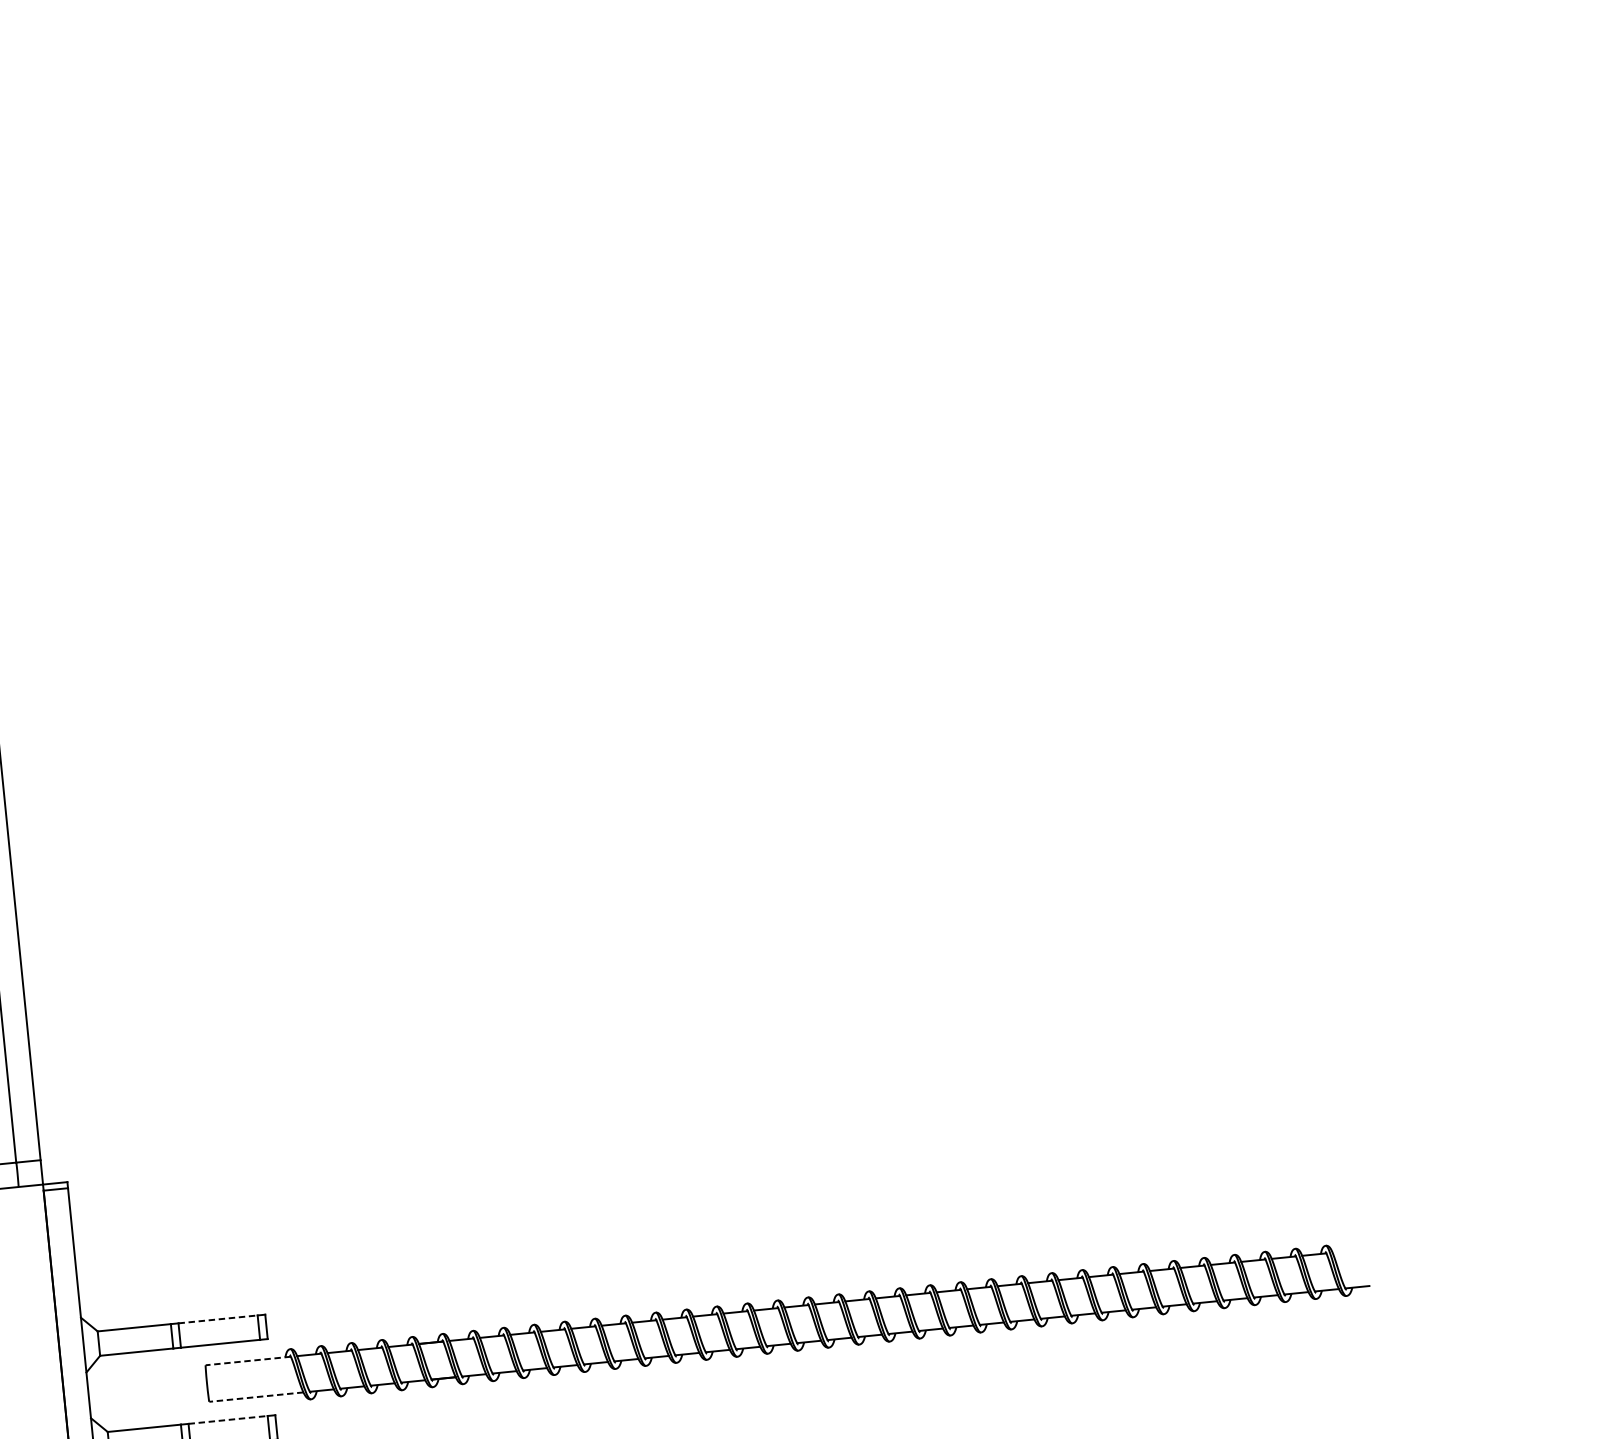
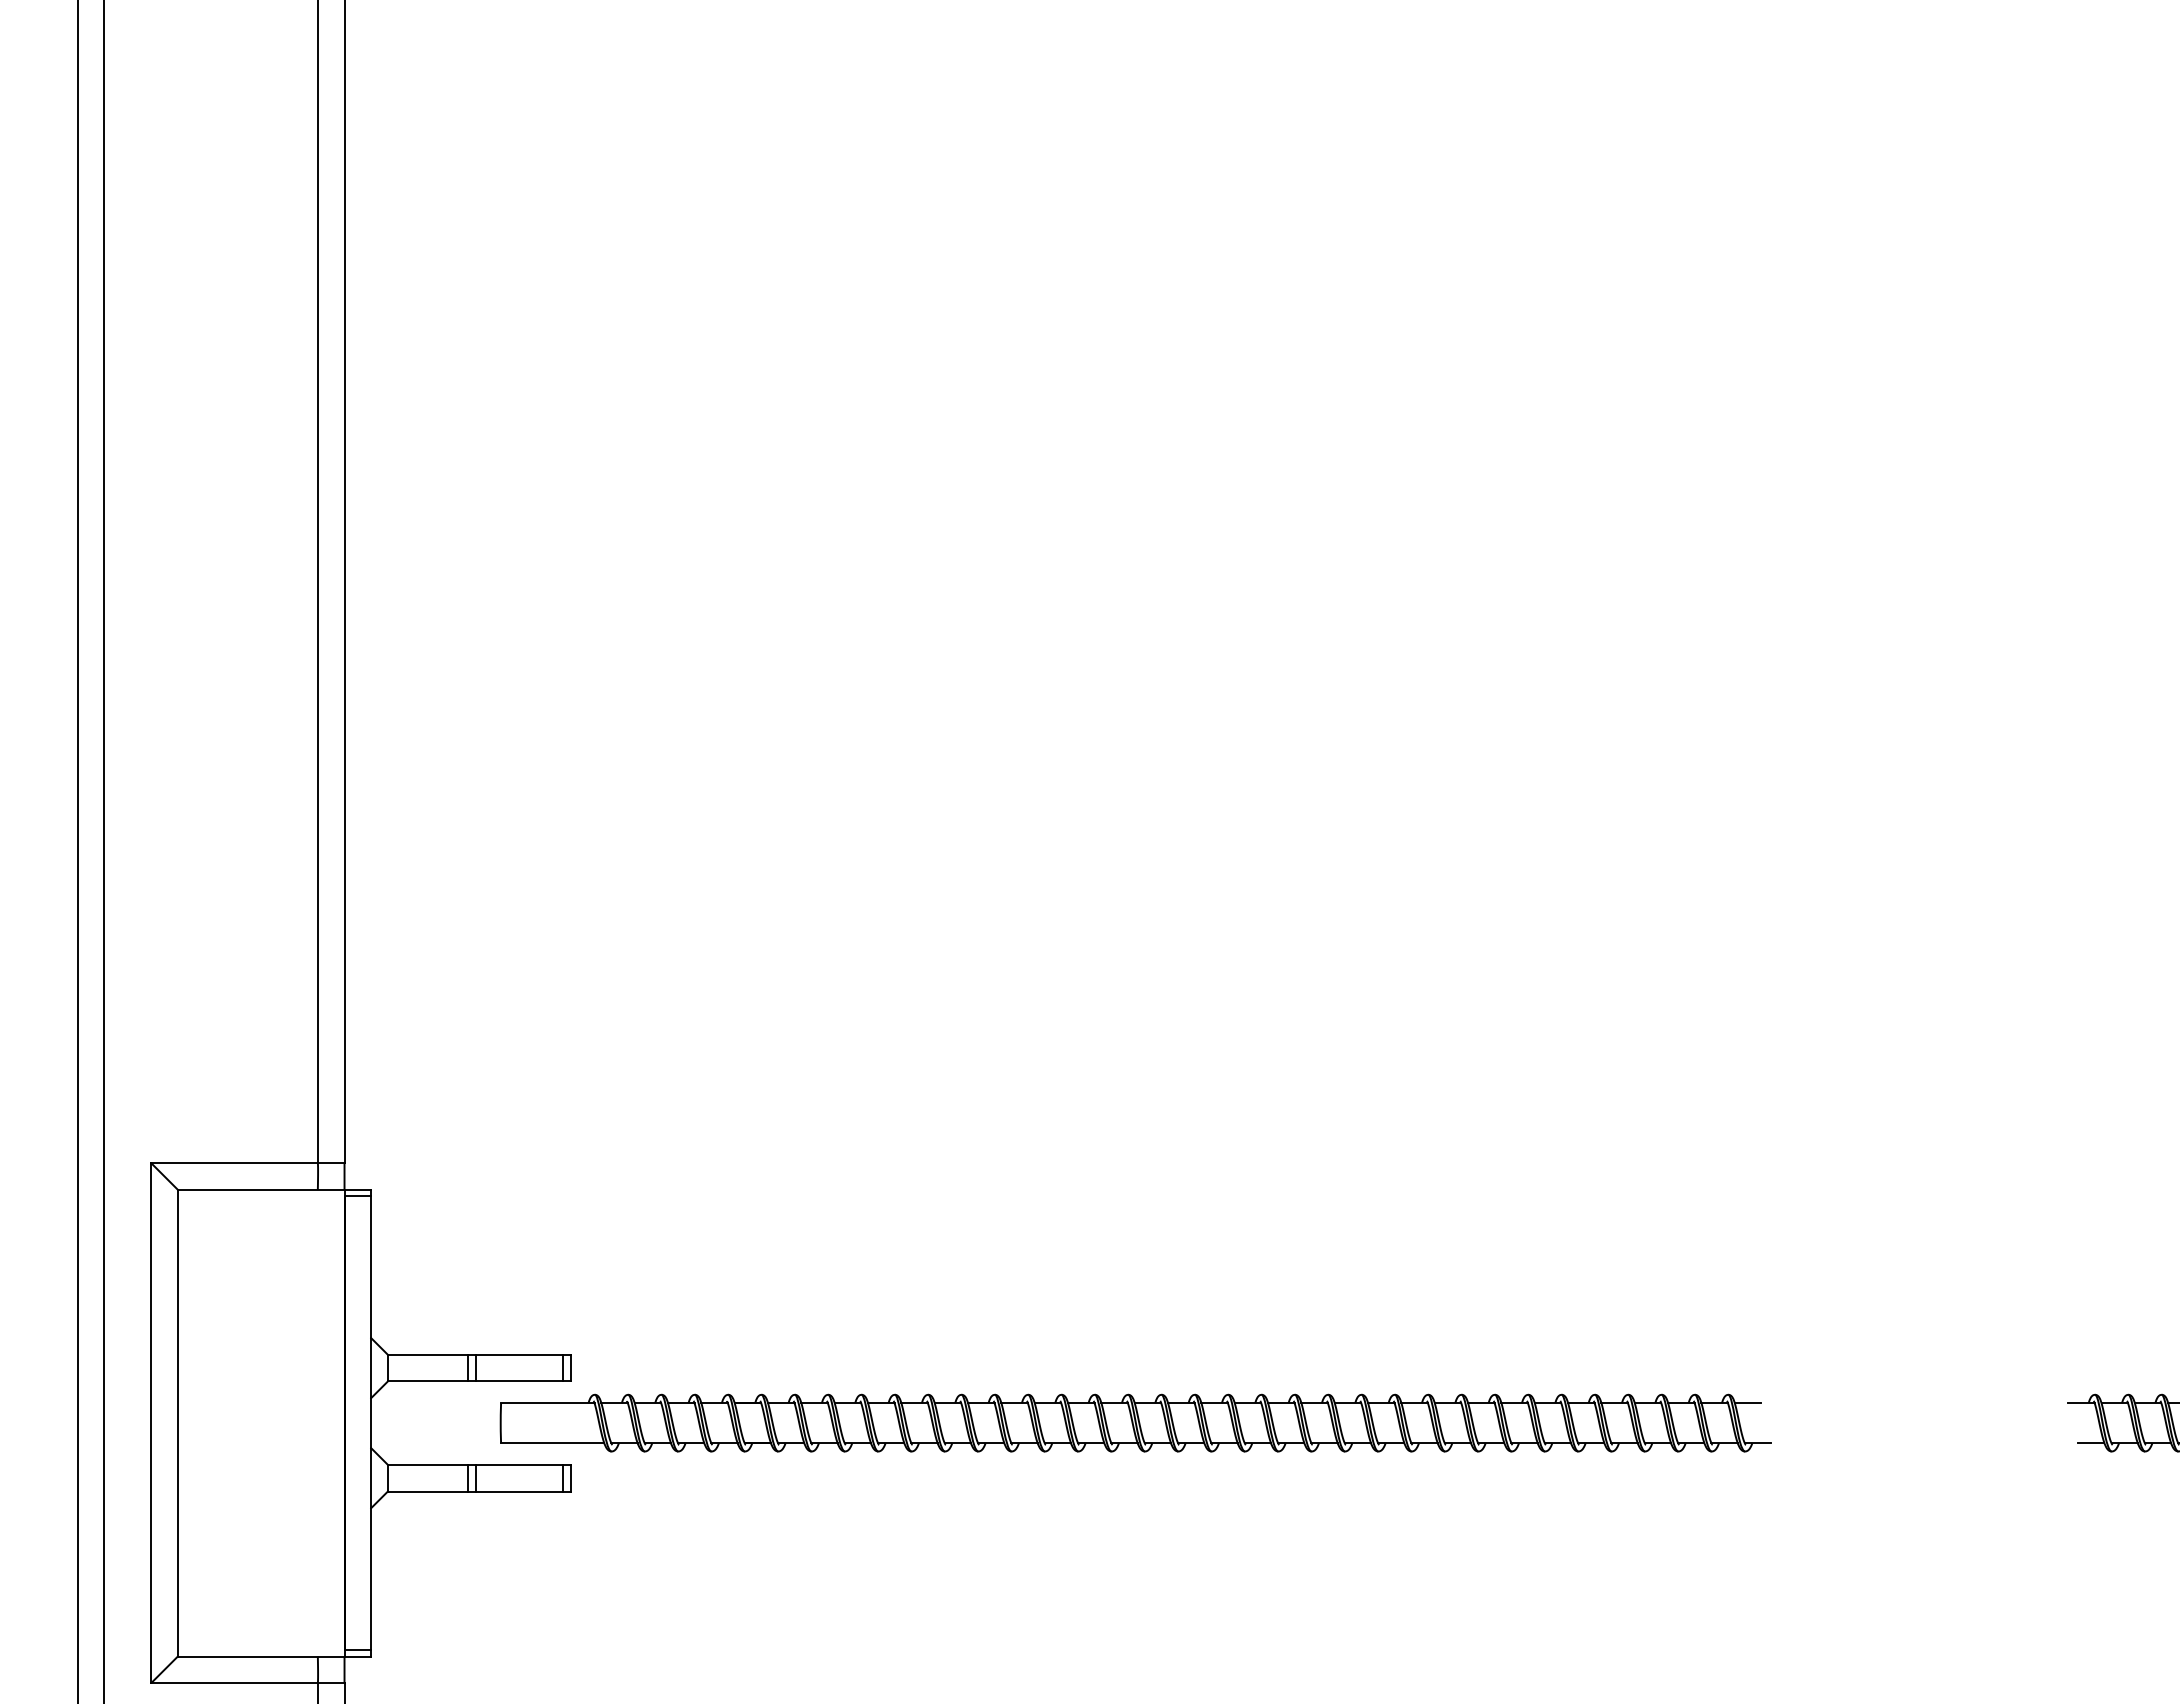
line: (1344, 1251) -> (1747, 1403), added
line: (218, 1319) -> (520, 1354), dashed -> solid
line: (247, 1361) -> (547, 1403), dashed -> solid
line: (256, 1397) -> (552, 1443), dashed -> solid
line: (228, 1419) -> (520, 1464), dashed -> solid

